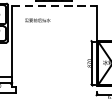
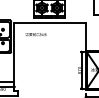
line: (54, 6) -> (50, 22), dashed -> solid

